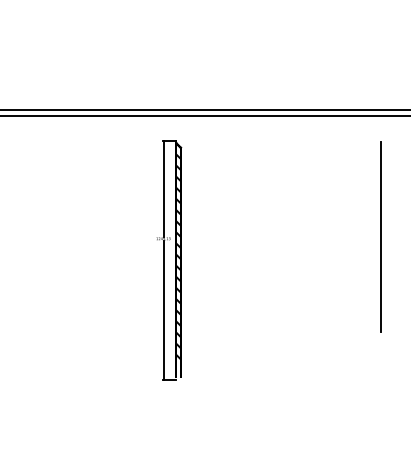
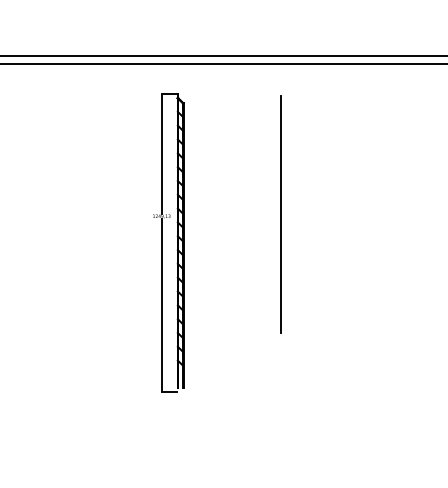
line: (380, 236) -> (280, 213), moved

